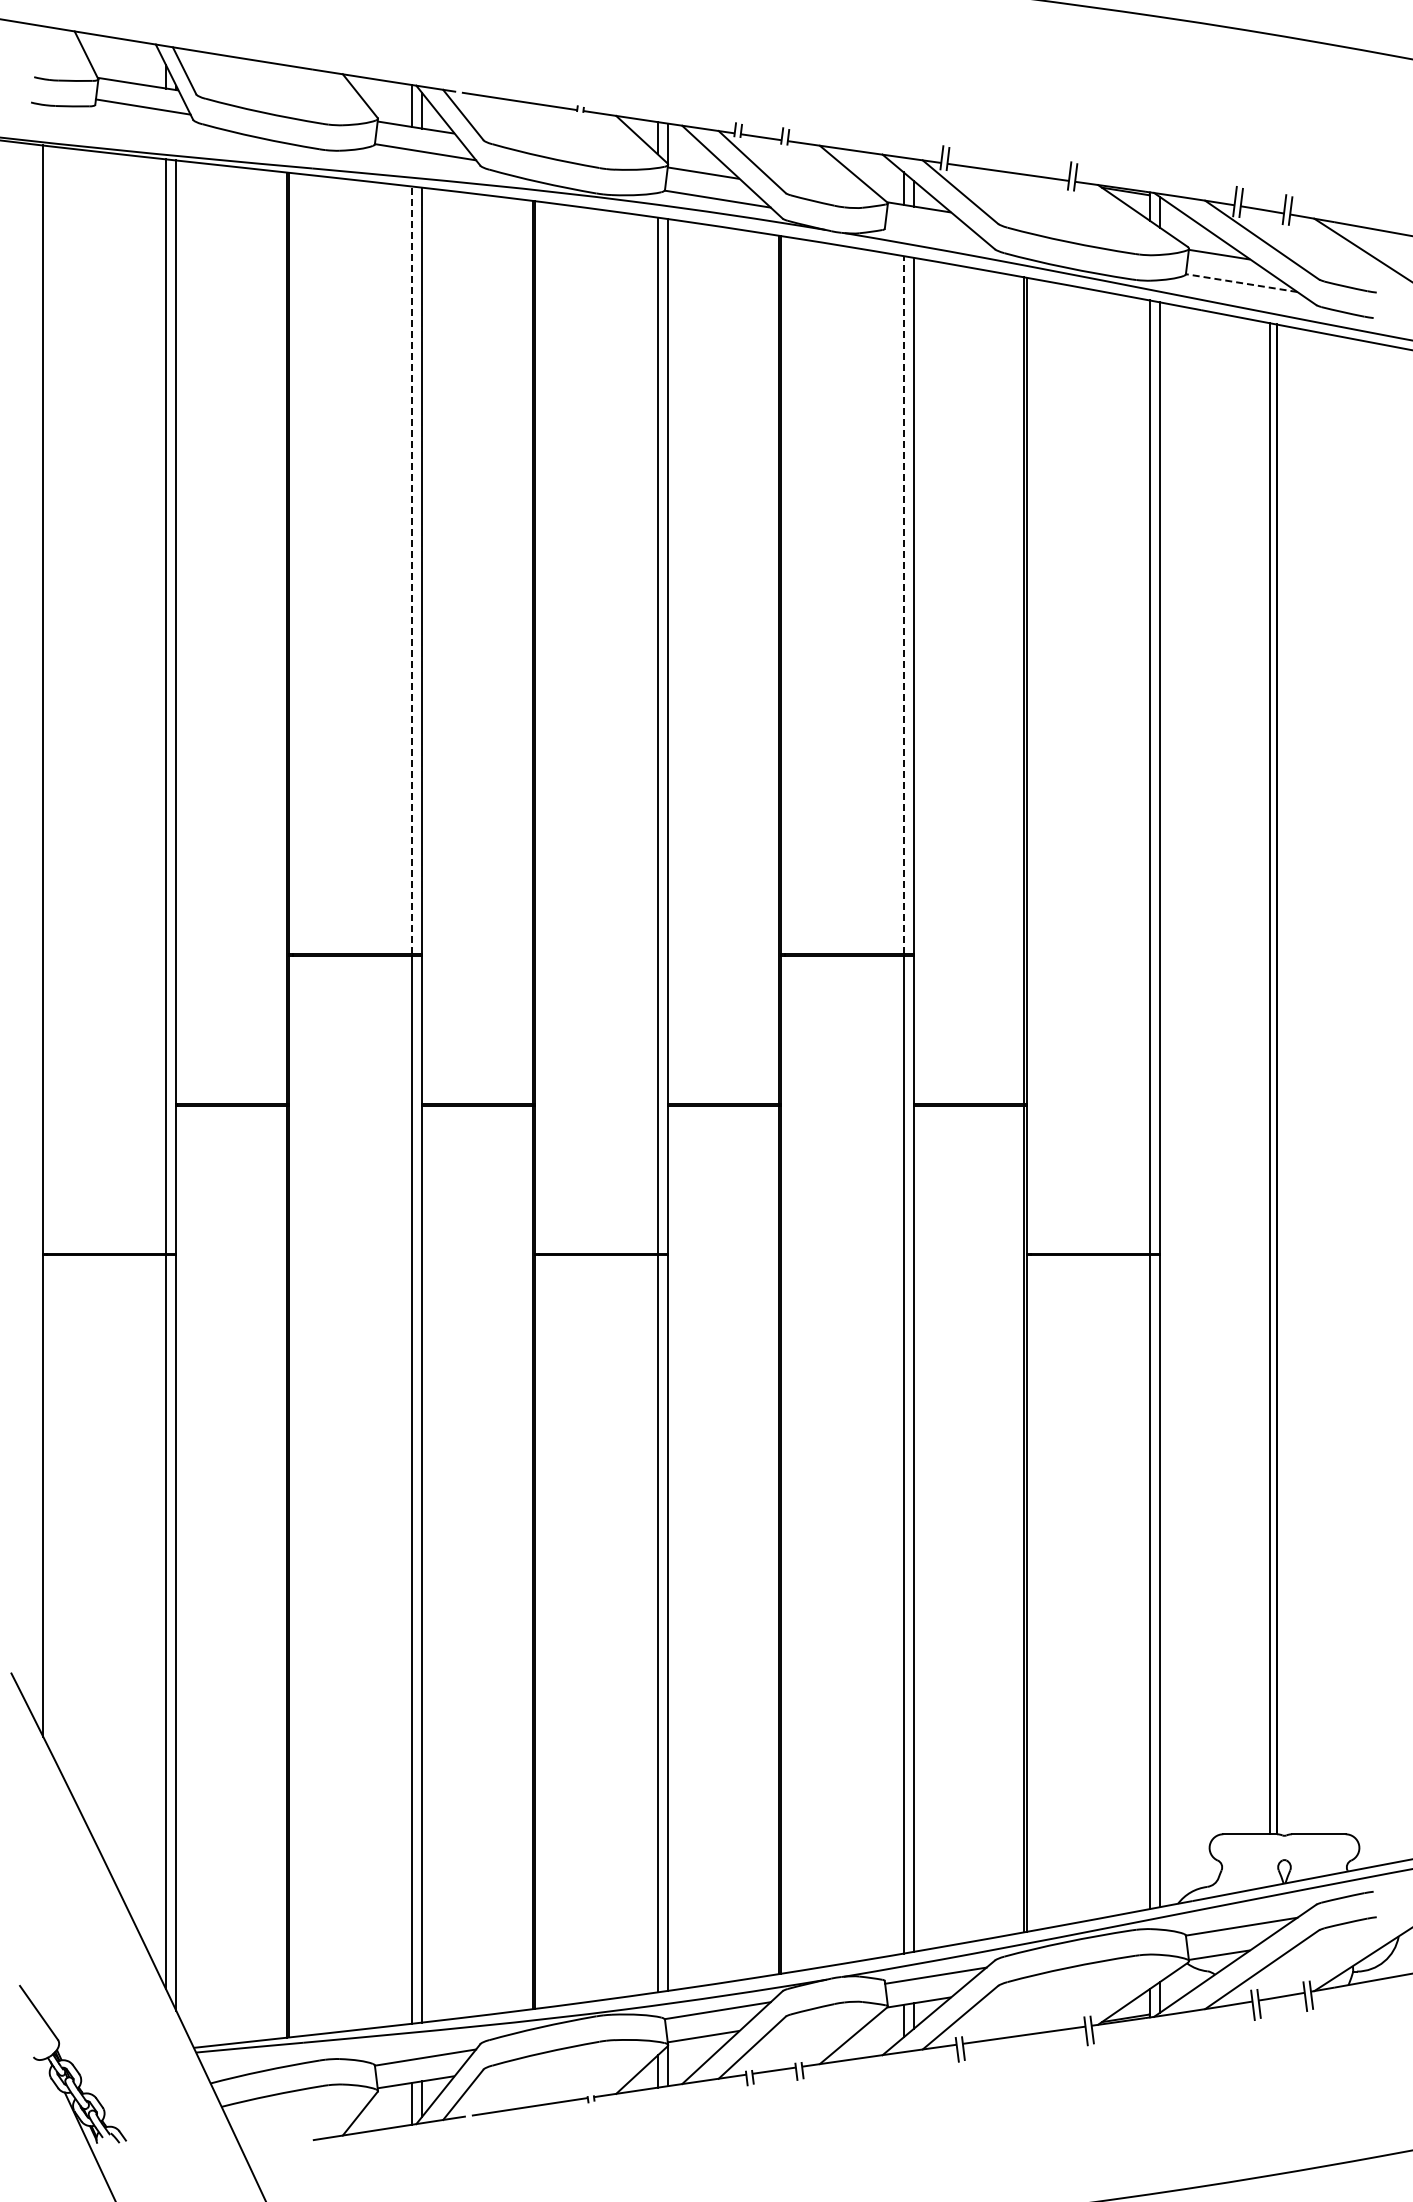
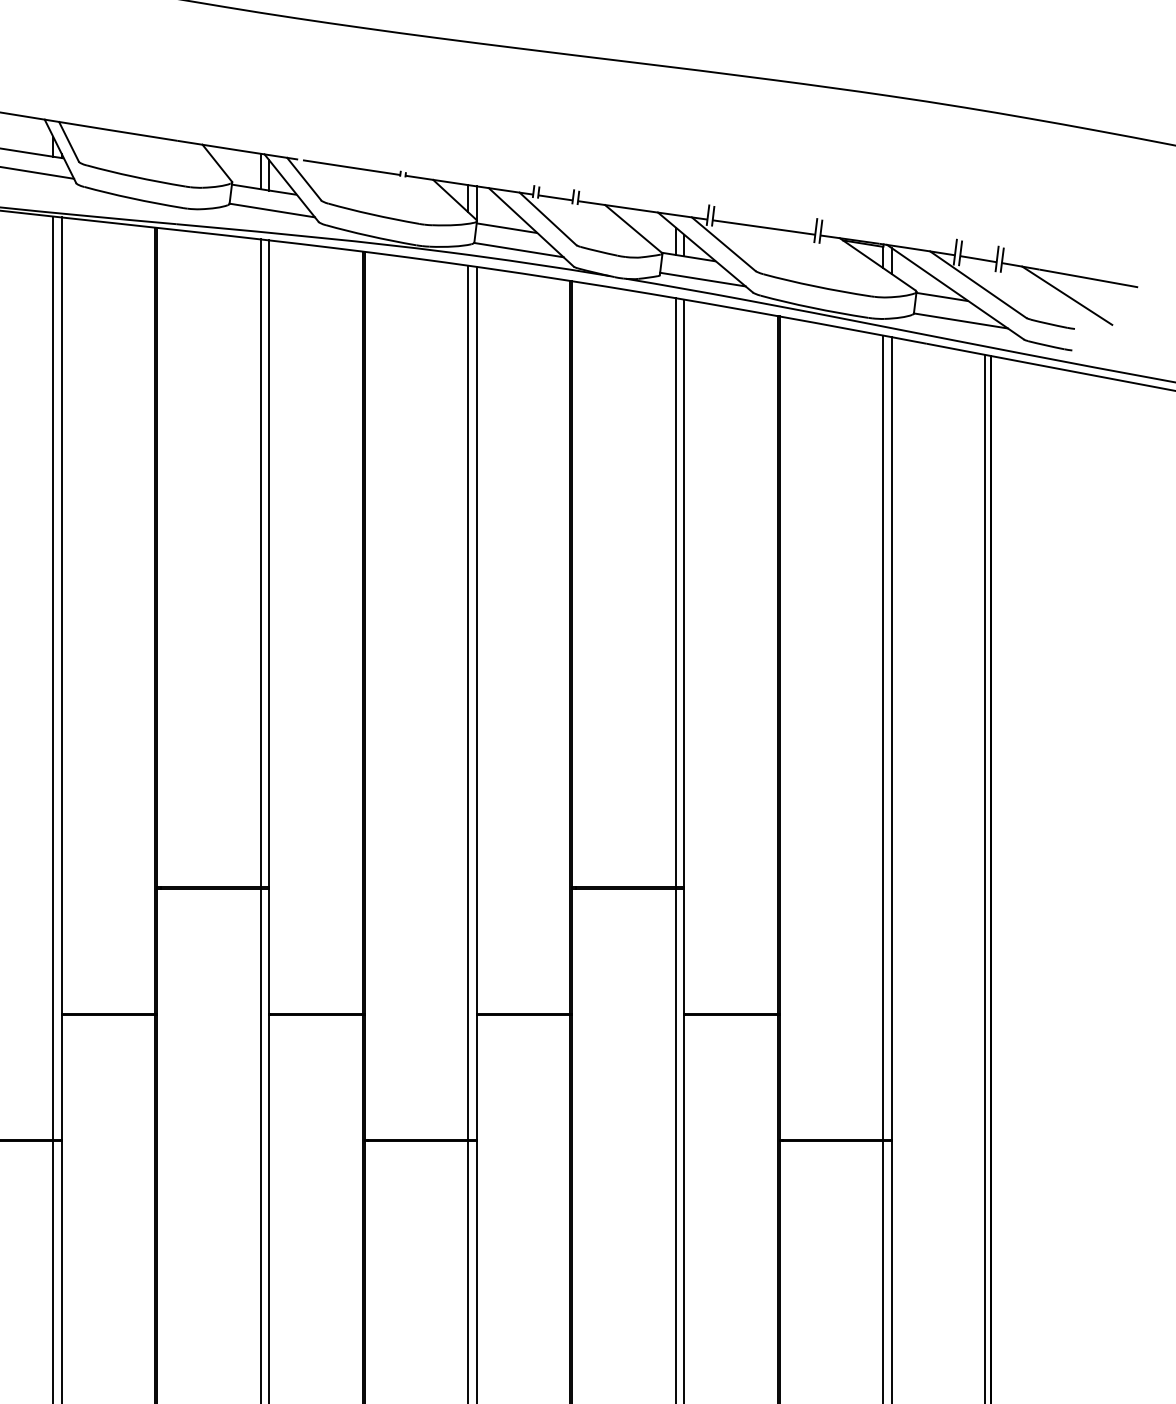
line: (935, 234) -> (702, 279), added
line: (1241, 283) -> (960, 321), dashed -> solid
line: (411, 569) -> (260, 562), dashed -> solid
line: (903, 604) -> (675, 592), dashed -> solid

